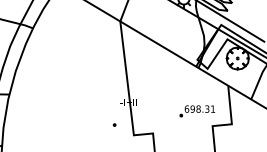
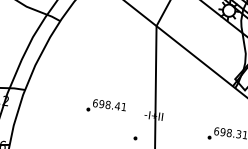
part: (84, 100) -> (106, 107), added

